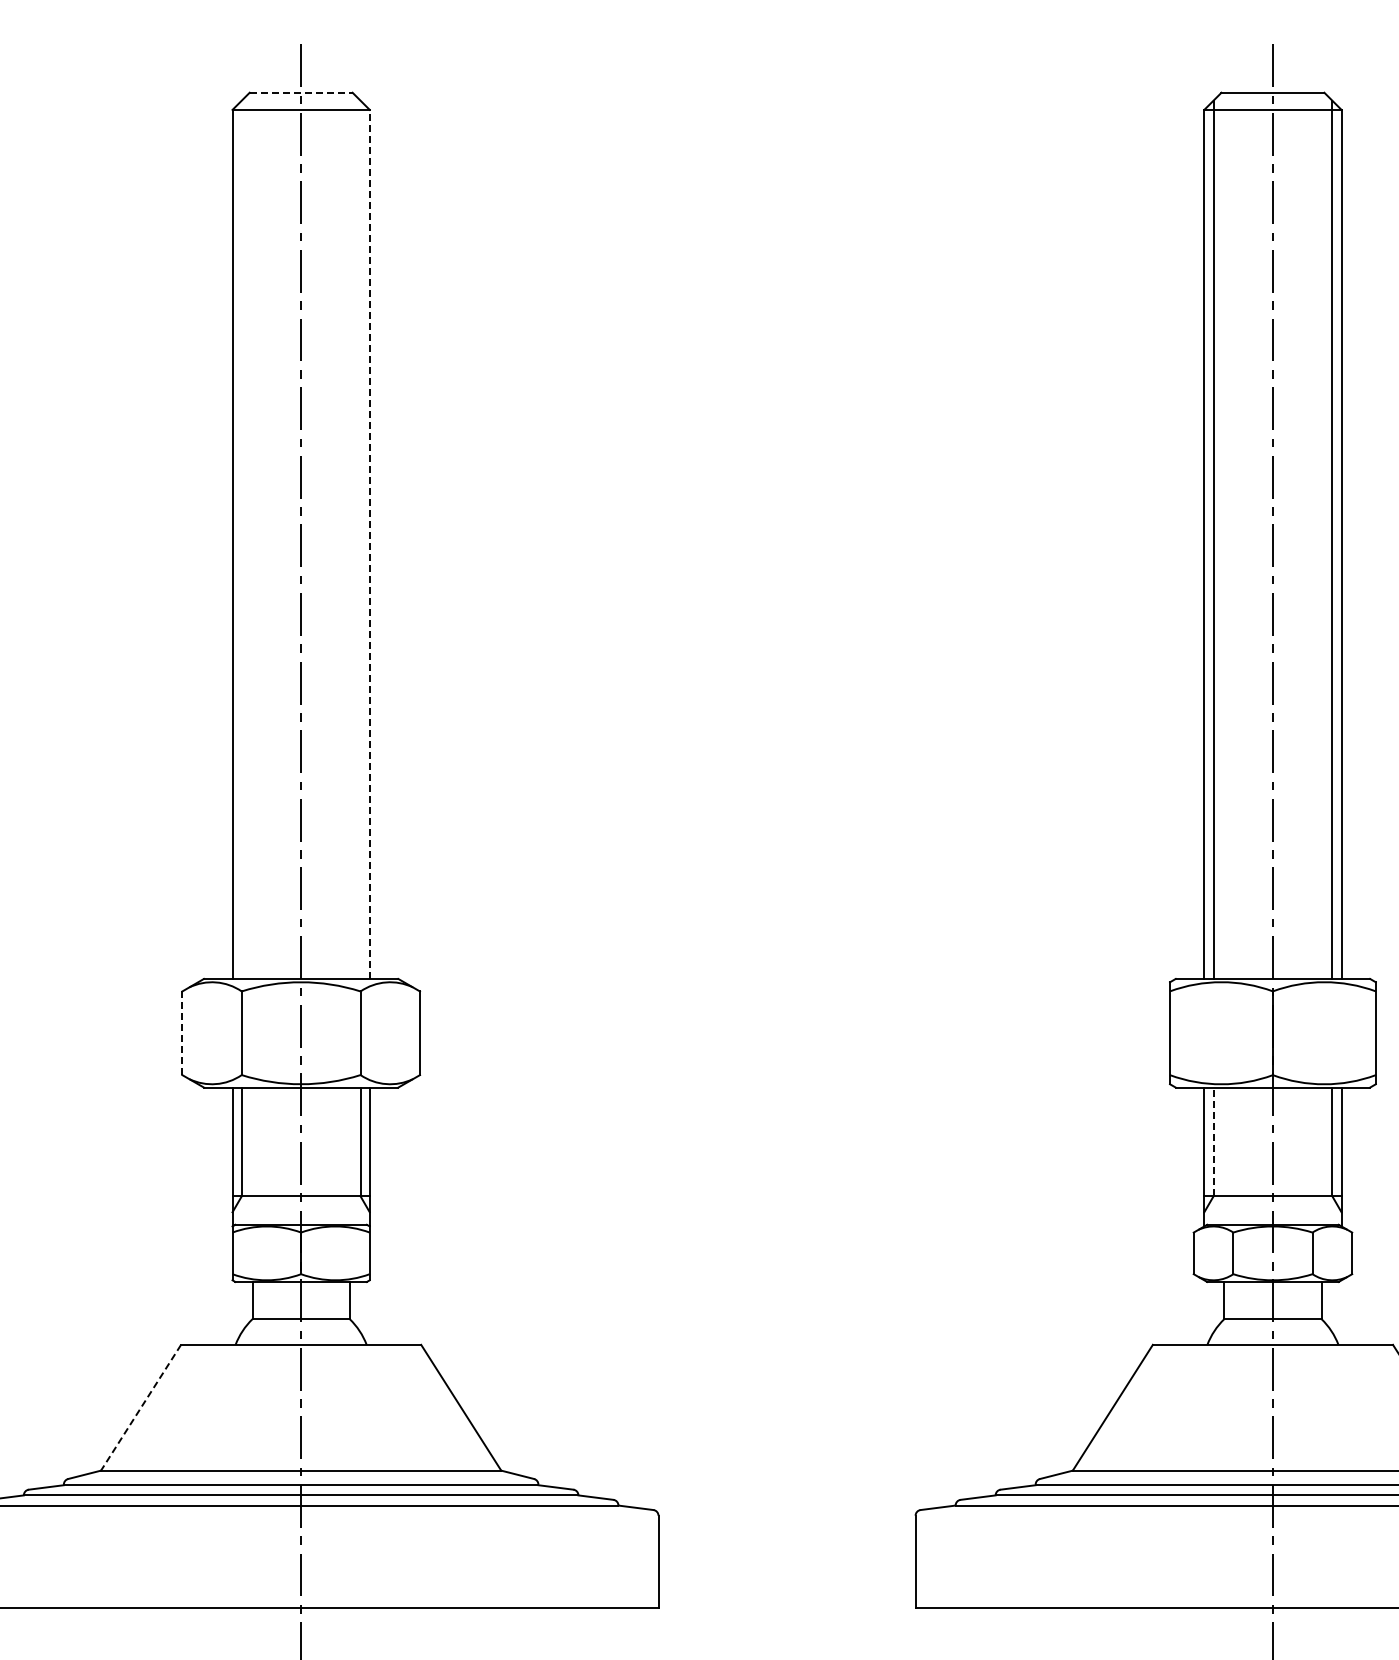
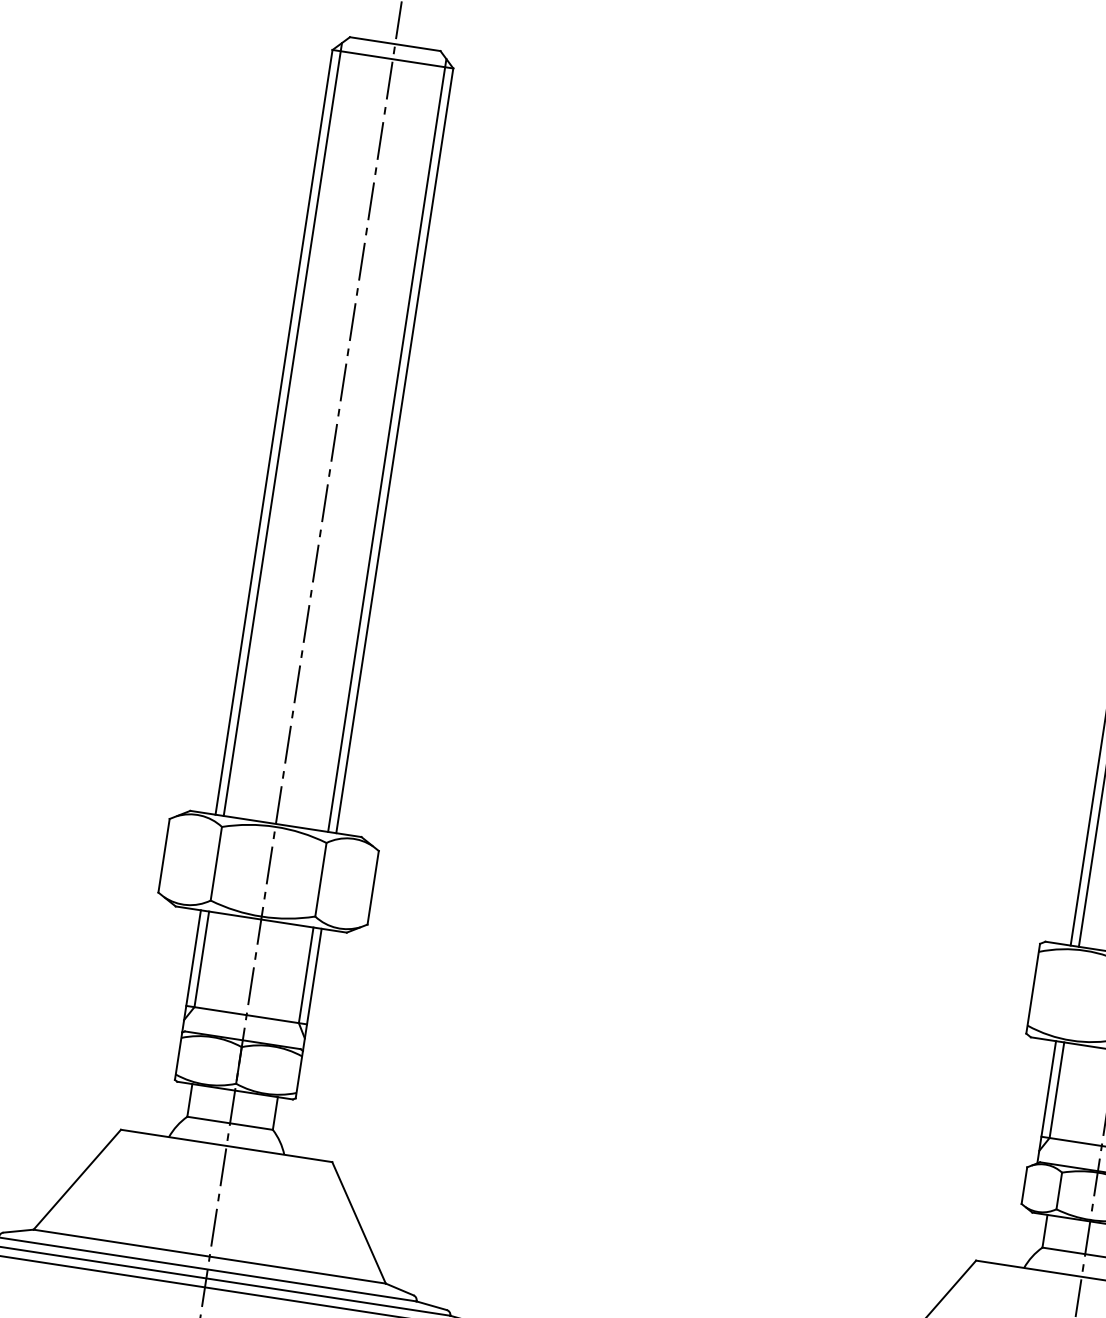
line: (301, 92) -> (395, 43), dashed -> solid
line: (241, 539) -> (282, 429), added
line: (360, 539) -> (387, 445), added
line: (369, 544) -> (394, 450), dashed -> solid
line: (182, 1033) -> (164, 855), dashed -> solid
line: (1213, 1141) -> (1056, 1089), dashed -> solid
line: (141, 1407) -> (77, 1179), dashed -> solid

